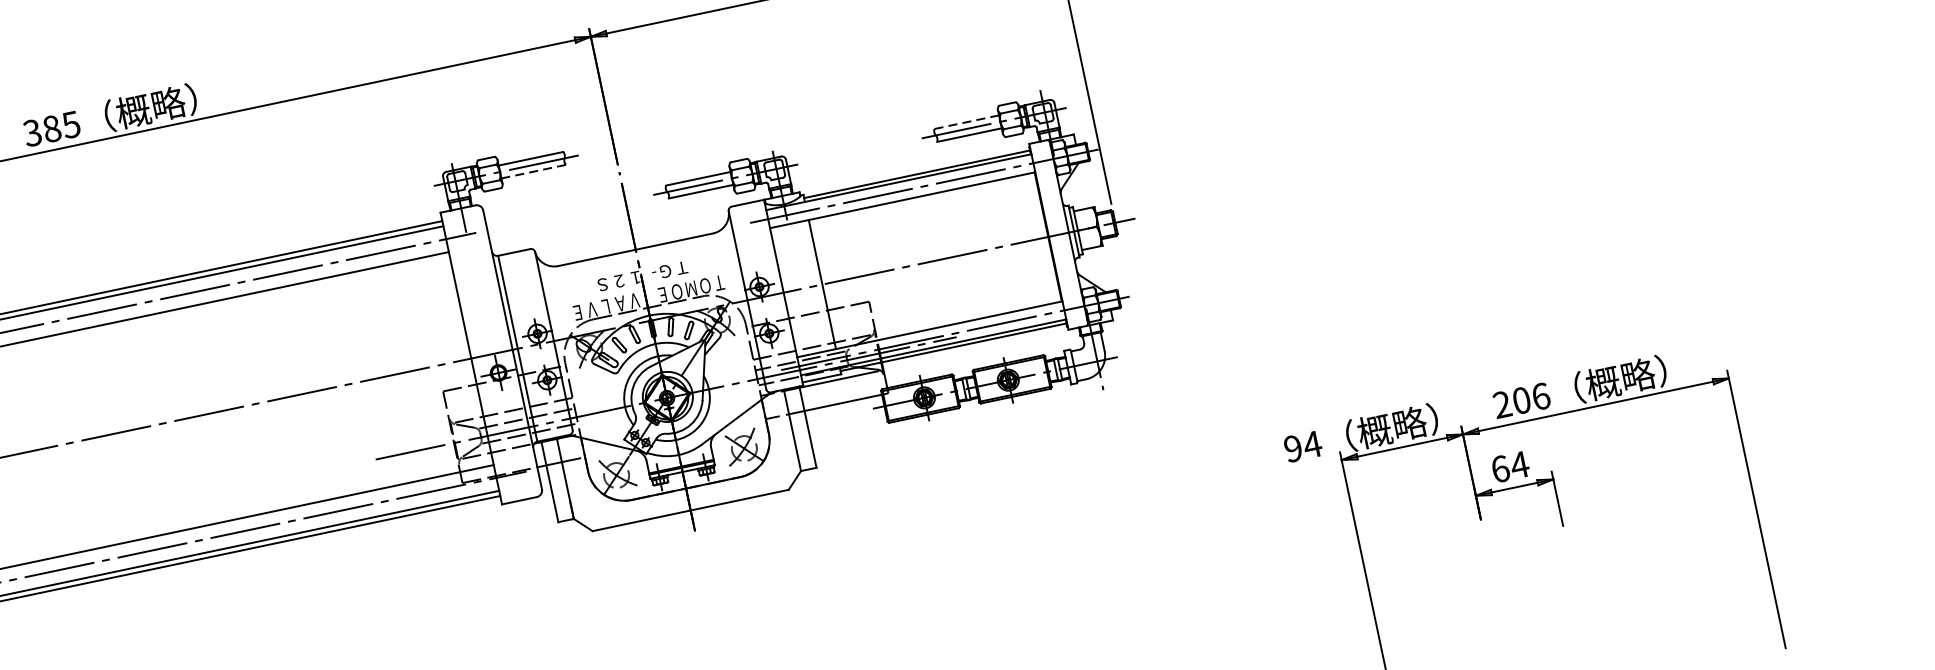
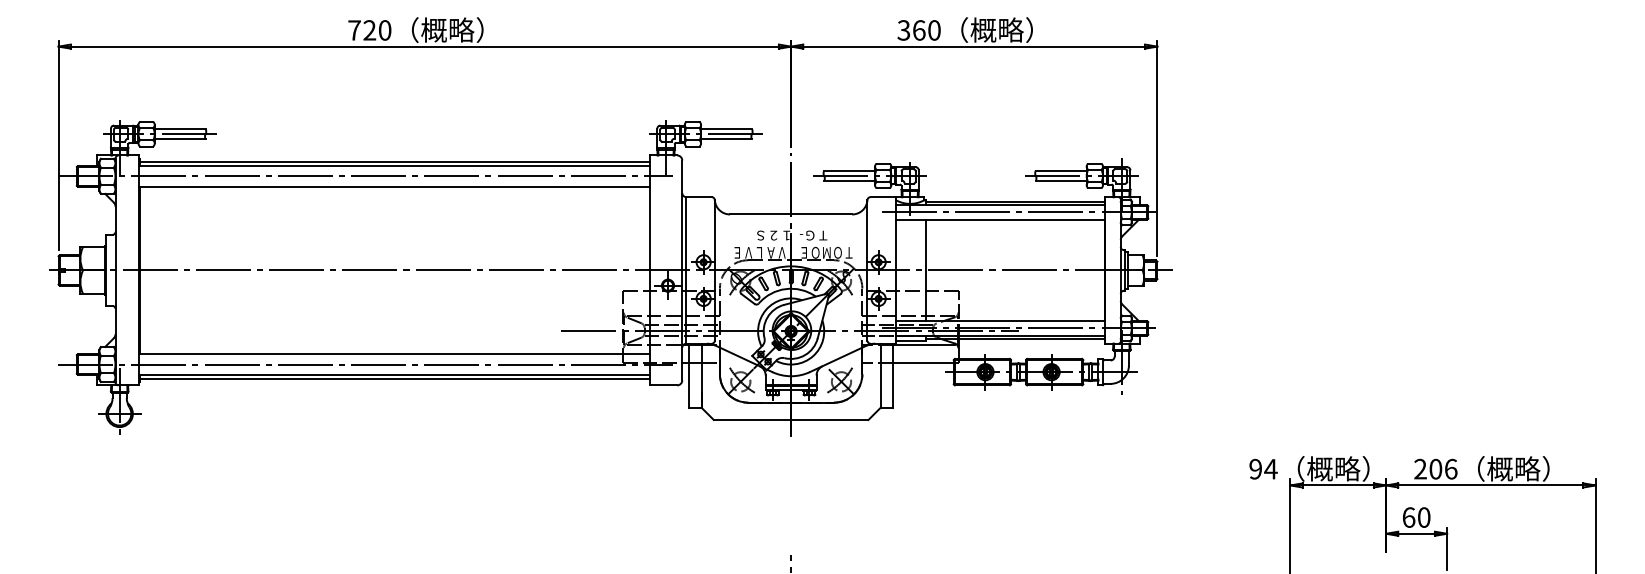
line: (966, 121) -> (1061, 170), dashed -> solid
text: (51, 129) -> (369, 30), 385 -> 720
line: (533, 171) -> (726, 139), dashed -> solid
text: (1519, 465) -> (1423, 517), 64 -> 60

